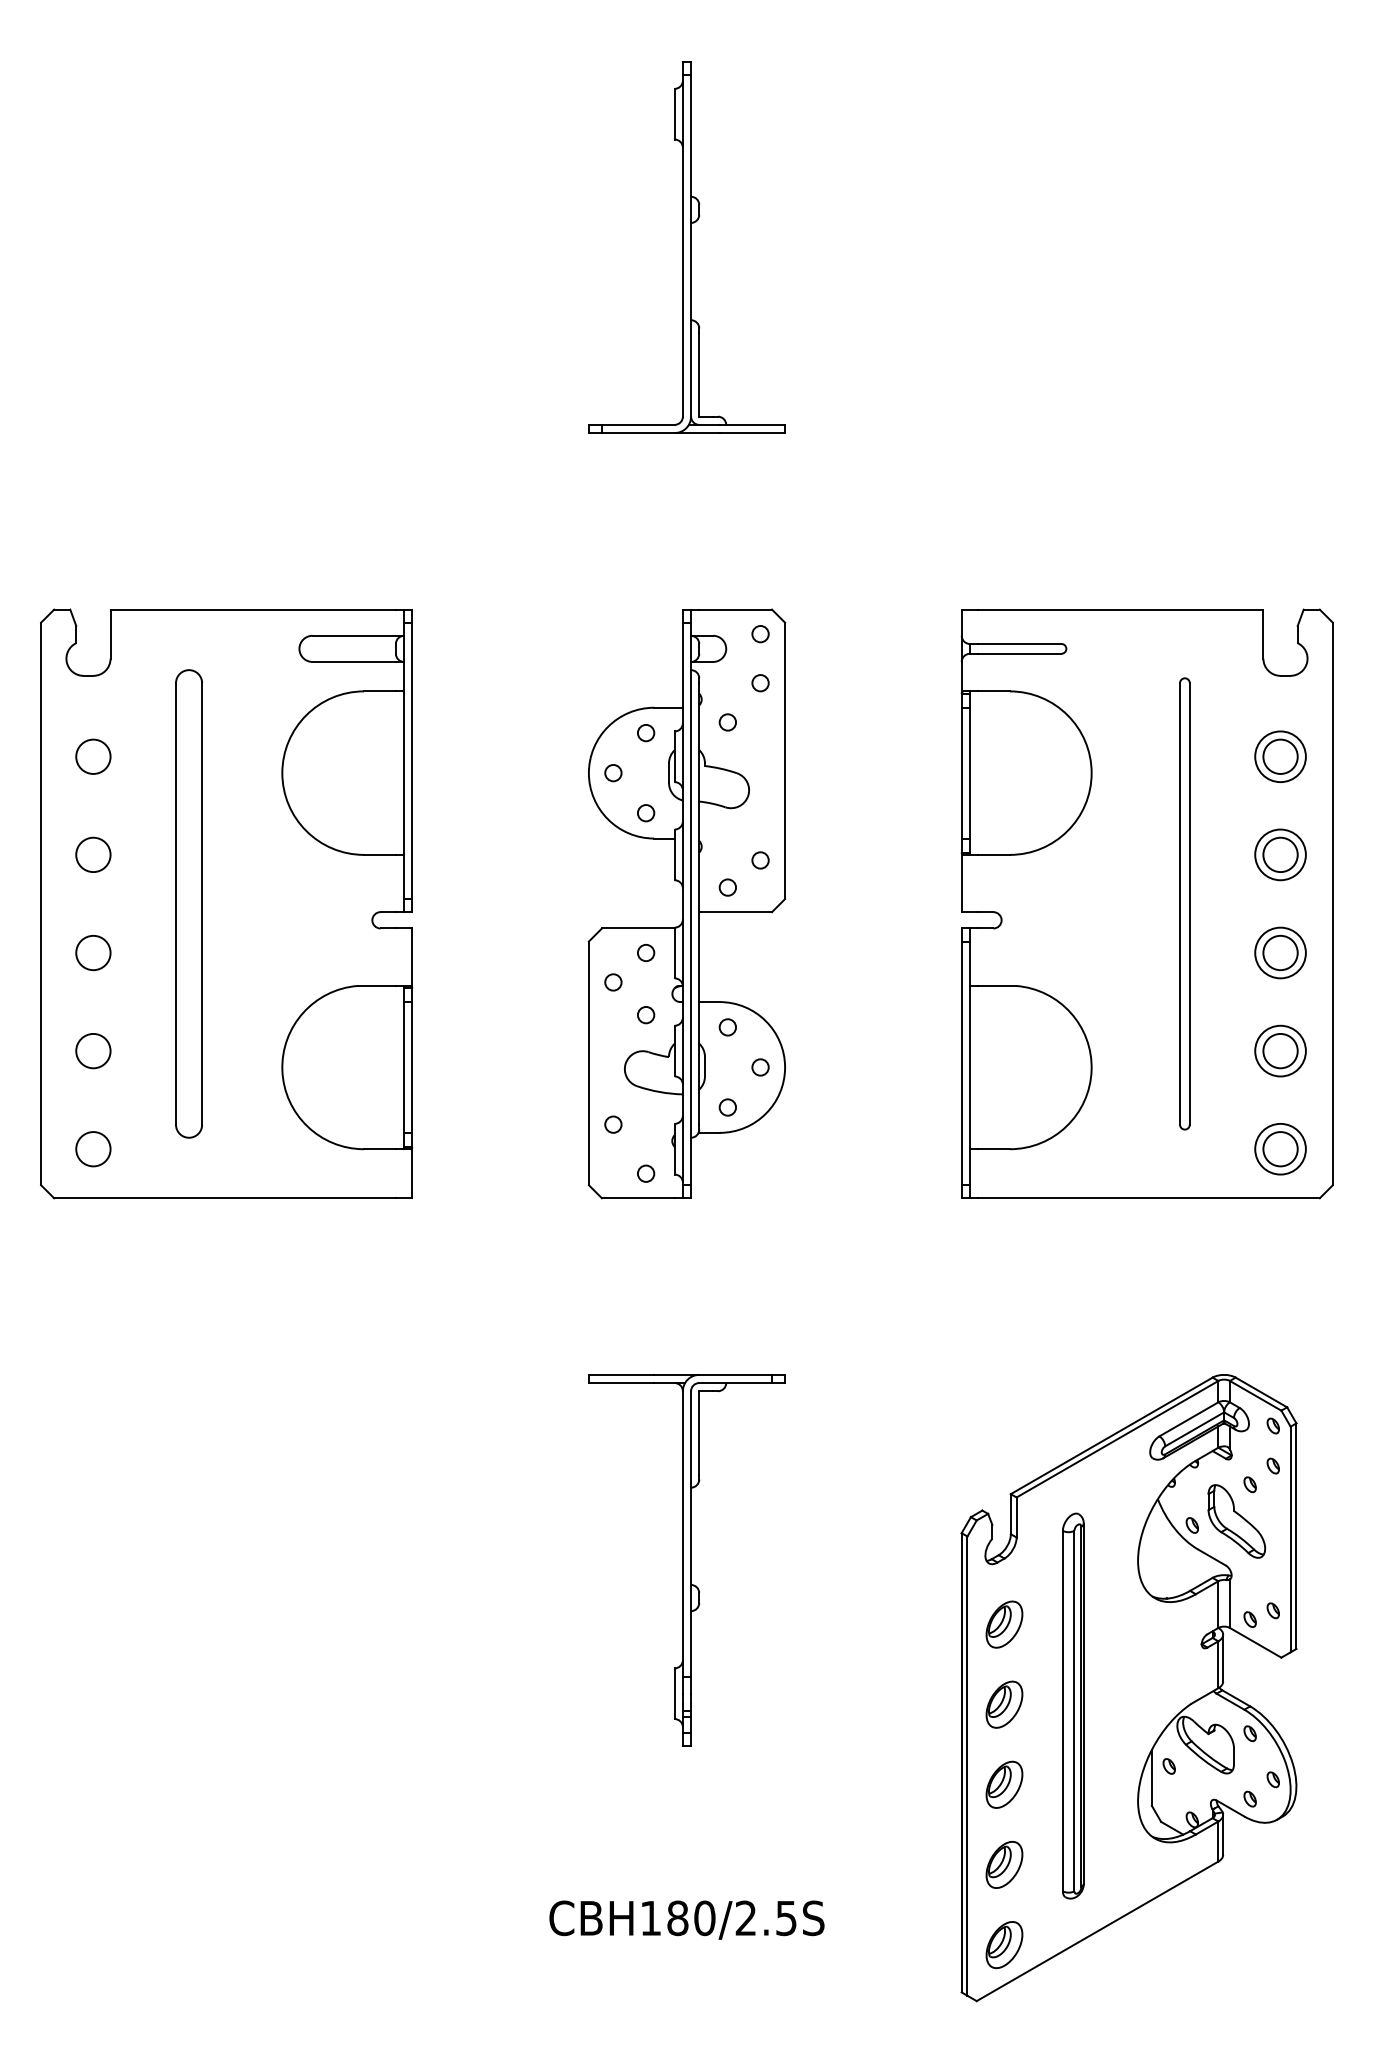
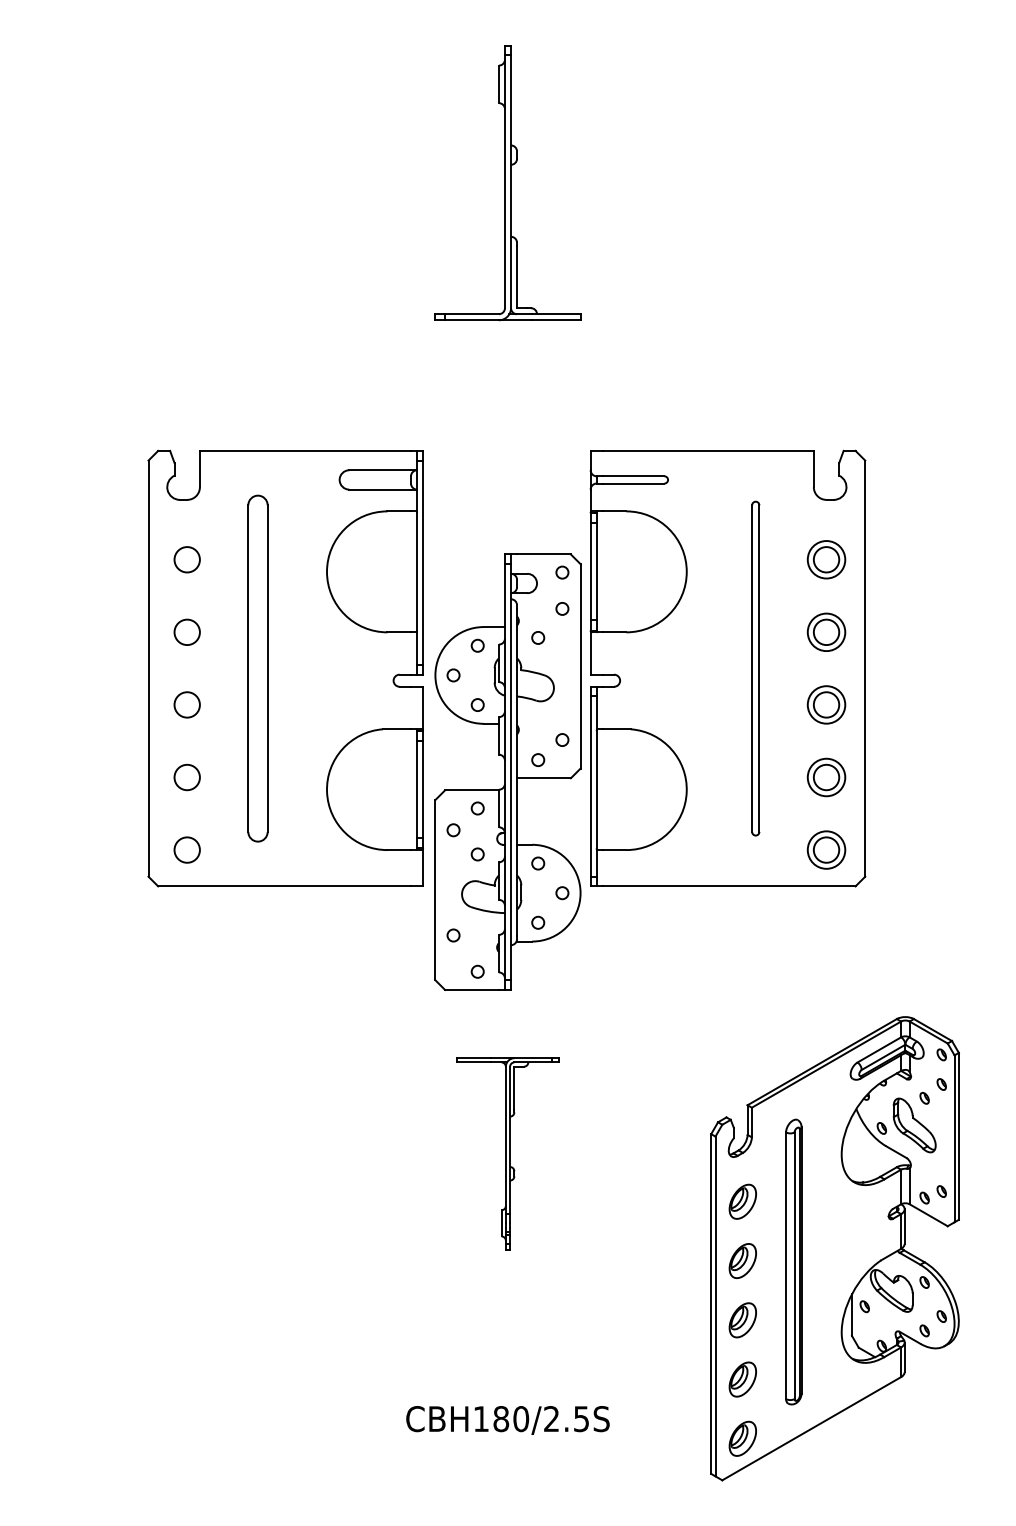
part: (226, 903) -> (285, 668), moved
part: (686, 903) -> (507, 771), moved
part: (1146, 903) -> (727, 668), moved
part: (686, 1560) -> (507, 1154), size x0.7

